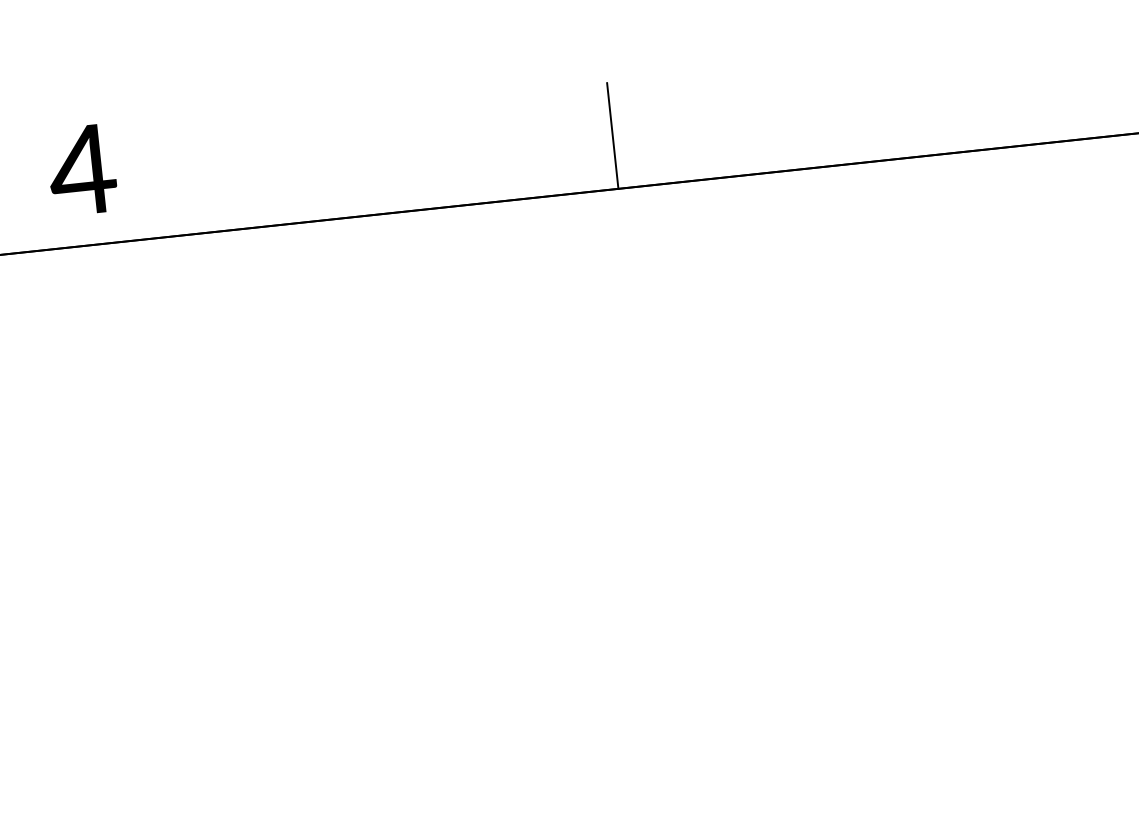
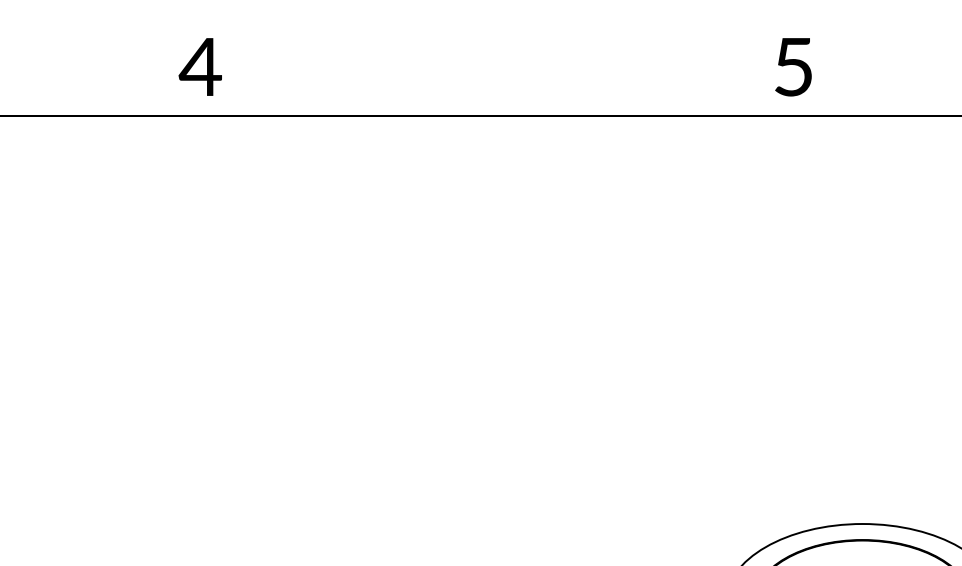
line: (612, 135) -> (399, 81), removed
text: (80, 169) -> (199, 66), moved

